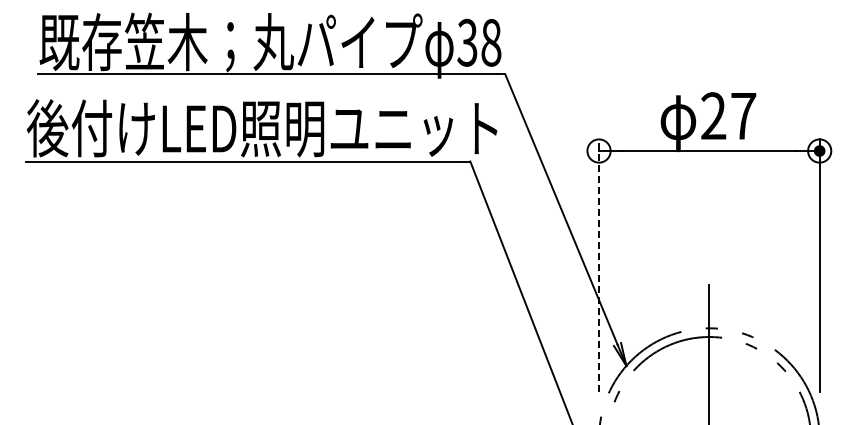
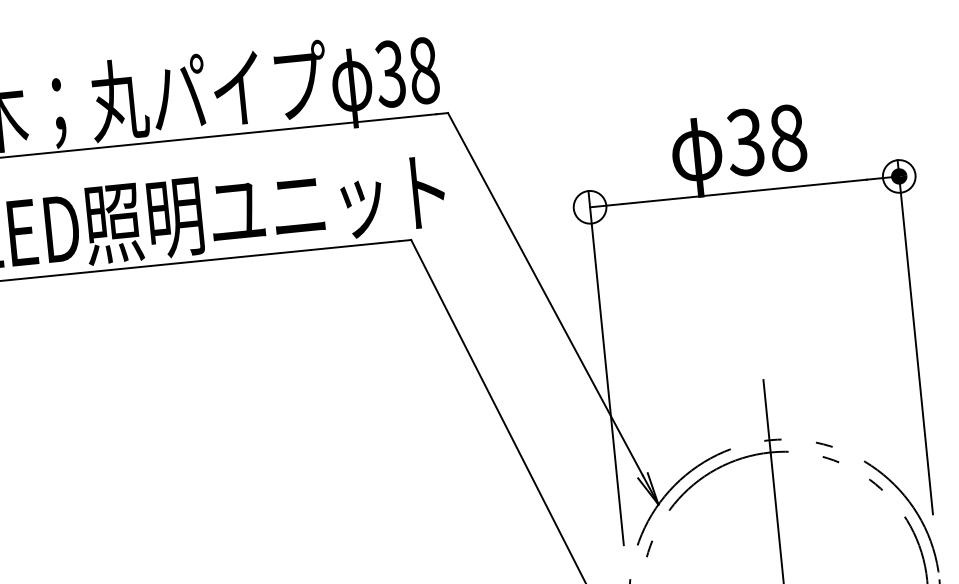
text: (728, 116) -> (766, 140), 27 -> 38
line: (599, 265) -> (606, 367), dashed -> solid

